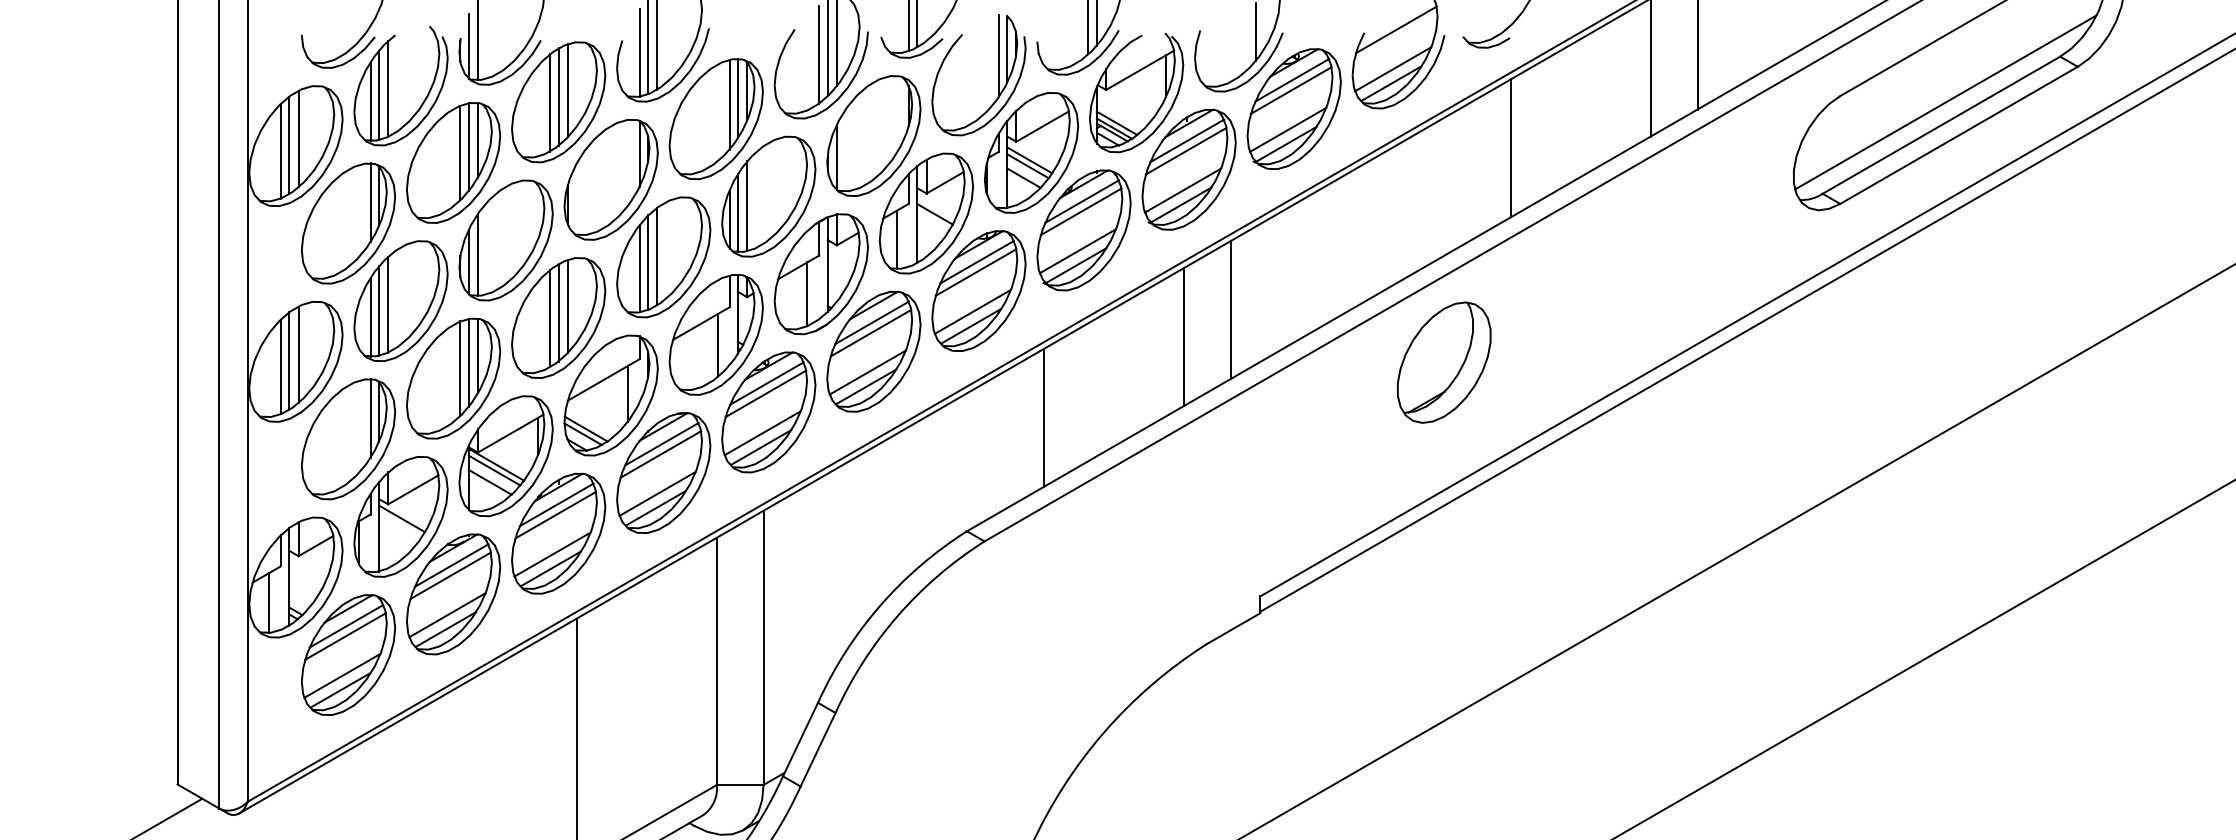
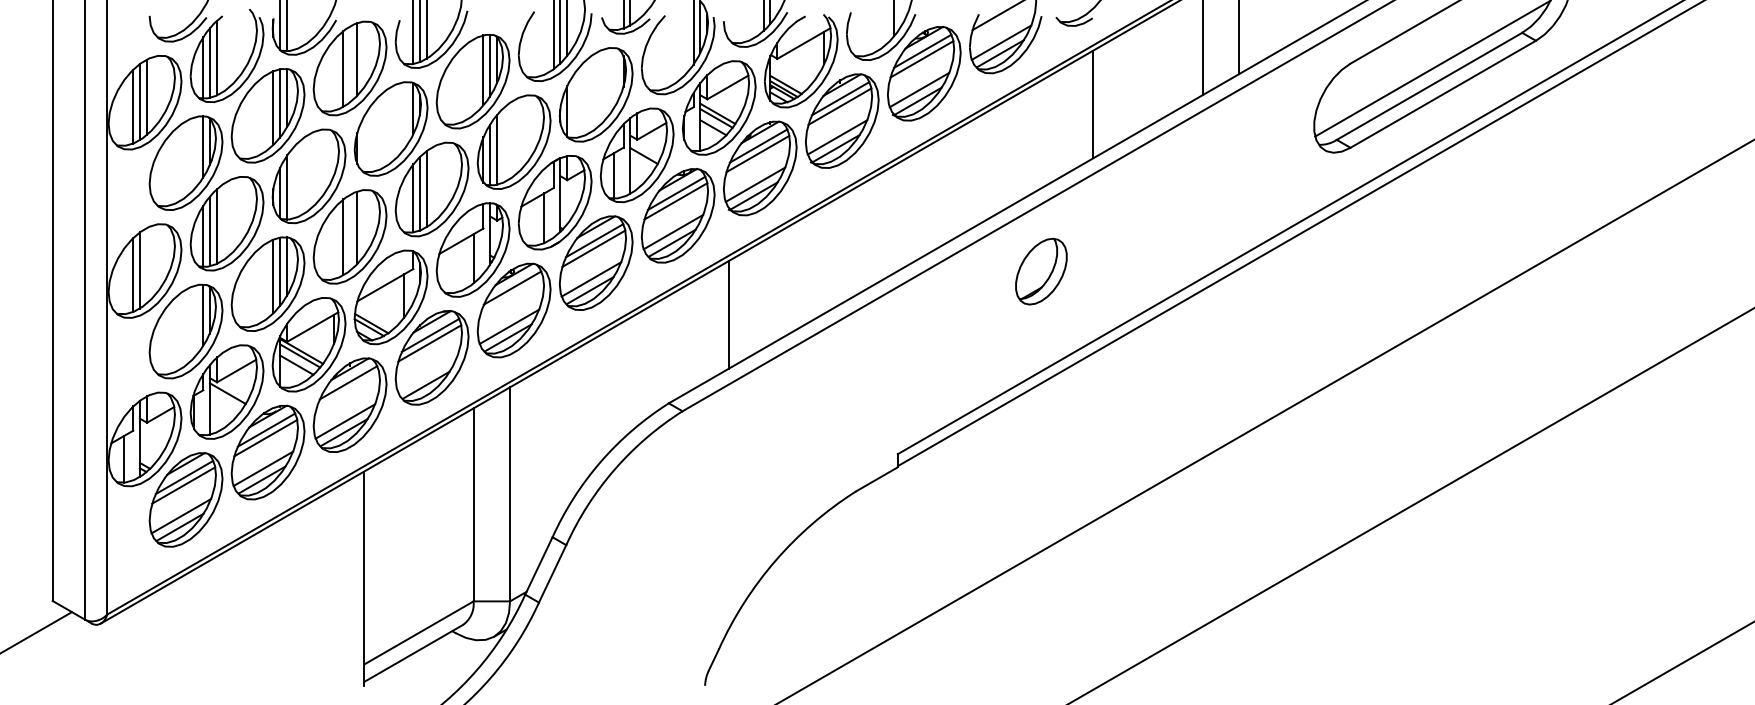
line: (559, 97) -> (350, 64), removed
line: (1230, 309) -> (874, 230), removed
line: (559, 312) -> (350, 232), removed
line: (1184, 336) -> (838, 251), removed
line: (299, 354) -> (147, 265), removed
part: (1444, 362) -> (1041, 271), size x0.7
line: (765, 393) -> (511, 295), removed
line: (657, 493) -> (427, 373), removed
line: (555, 514) -> (347, 390), removed

